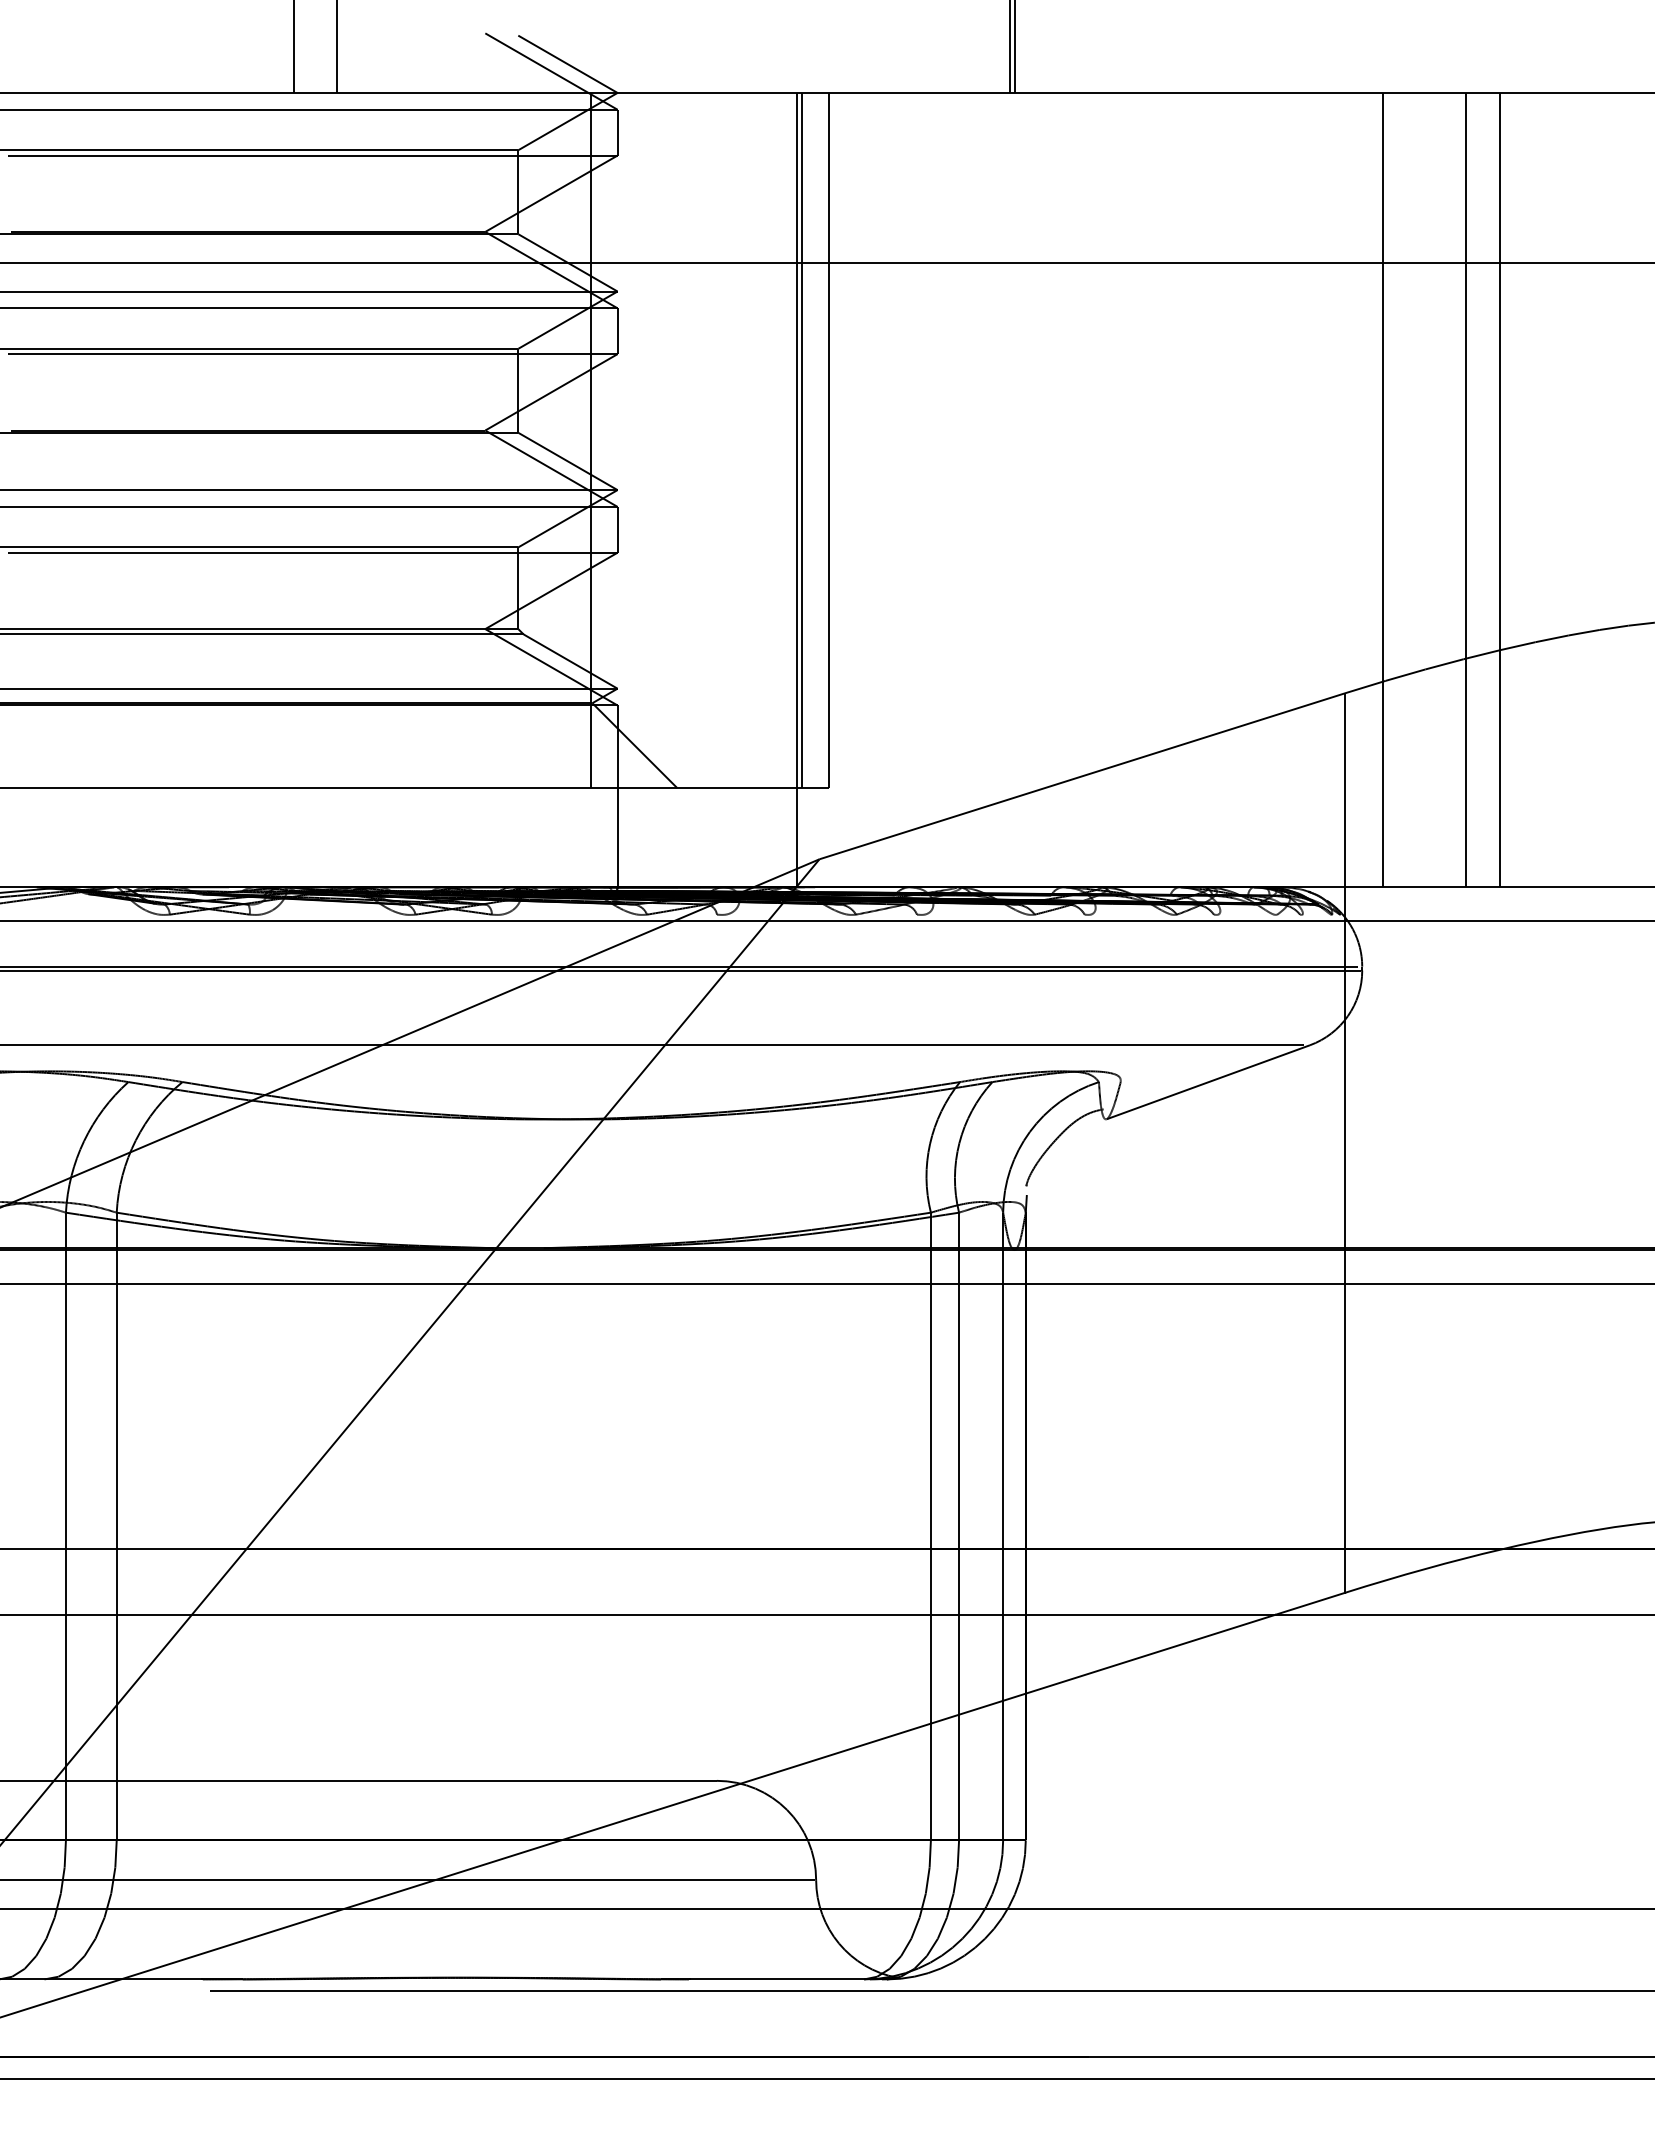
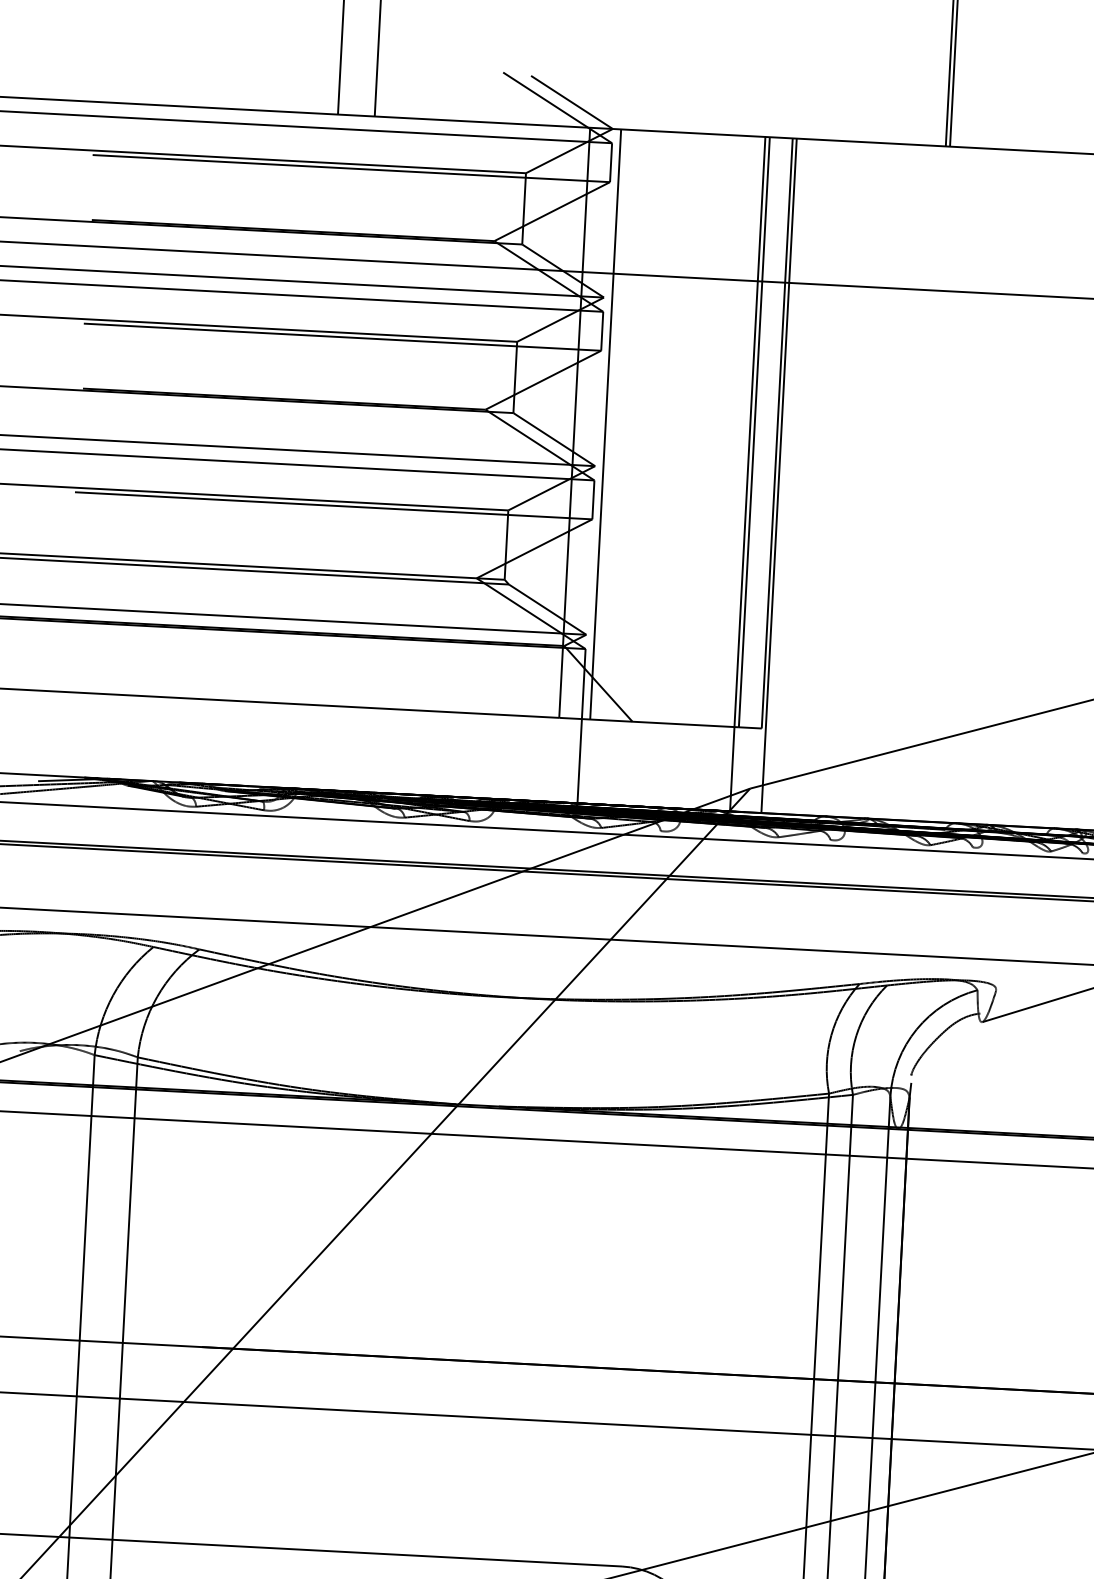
line: (627, 439) -> (605, 423), added
line: (834, 489) -> (779, 475), added

